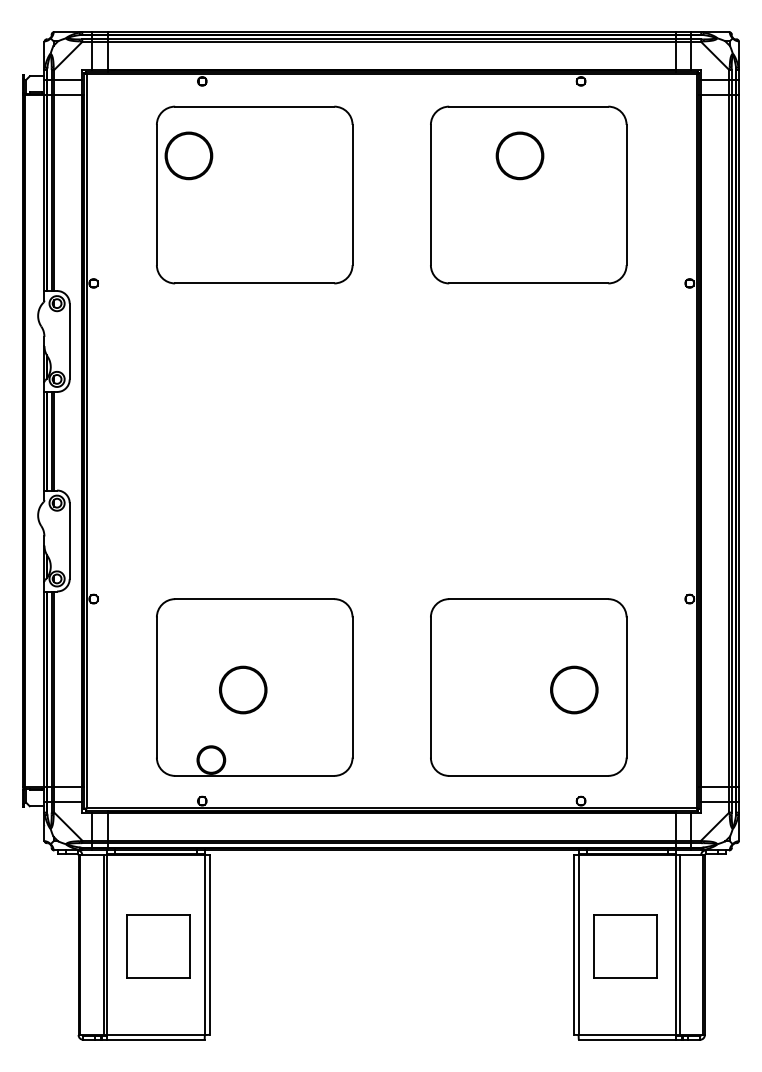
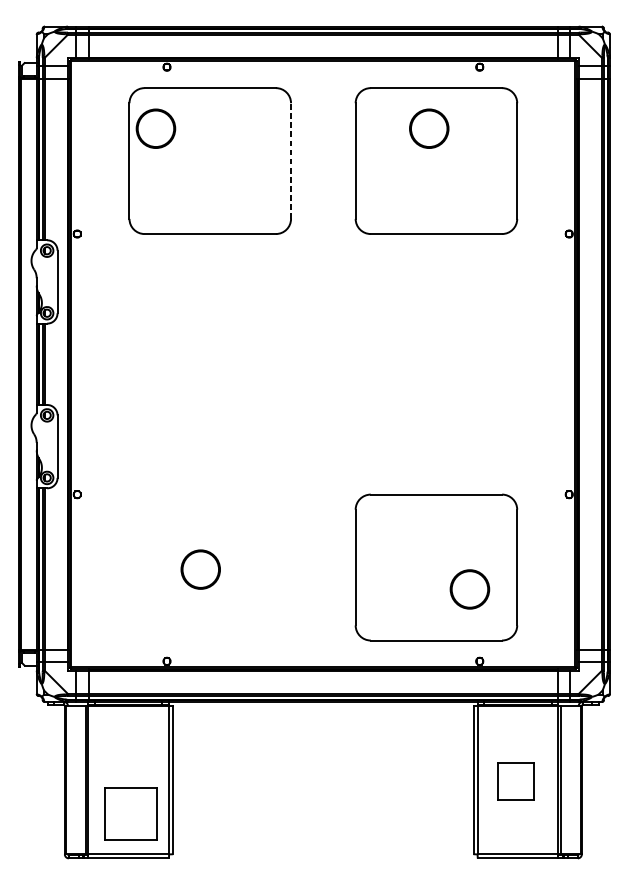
line: (352, 194) -> (290, 160), solid -> dashed
part: (254, 687) -> (210, 567), removed
part: (574, 689) -> (470, 589), moved
part: (158, 946) -> (130, 814), moved
part: (625, 946) -> (516, 781), size x0.7

